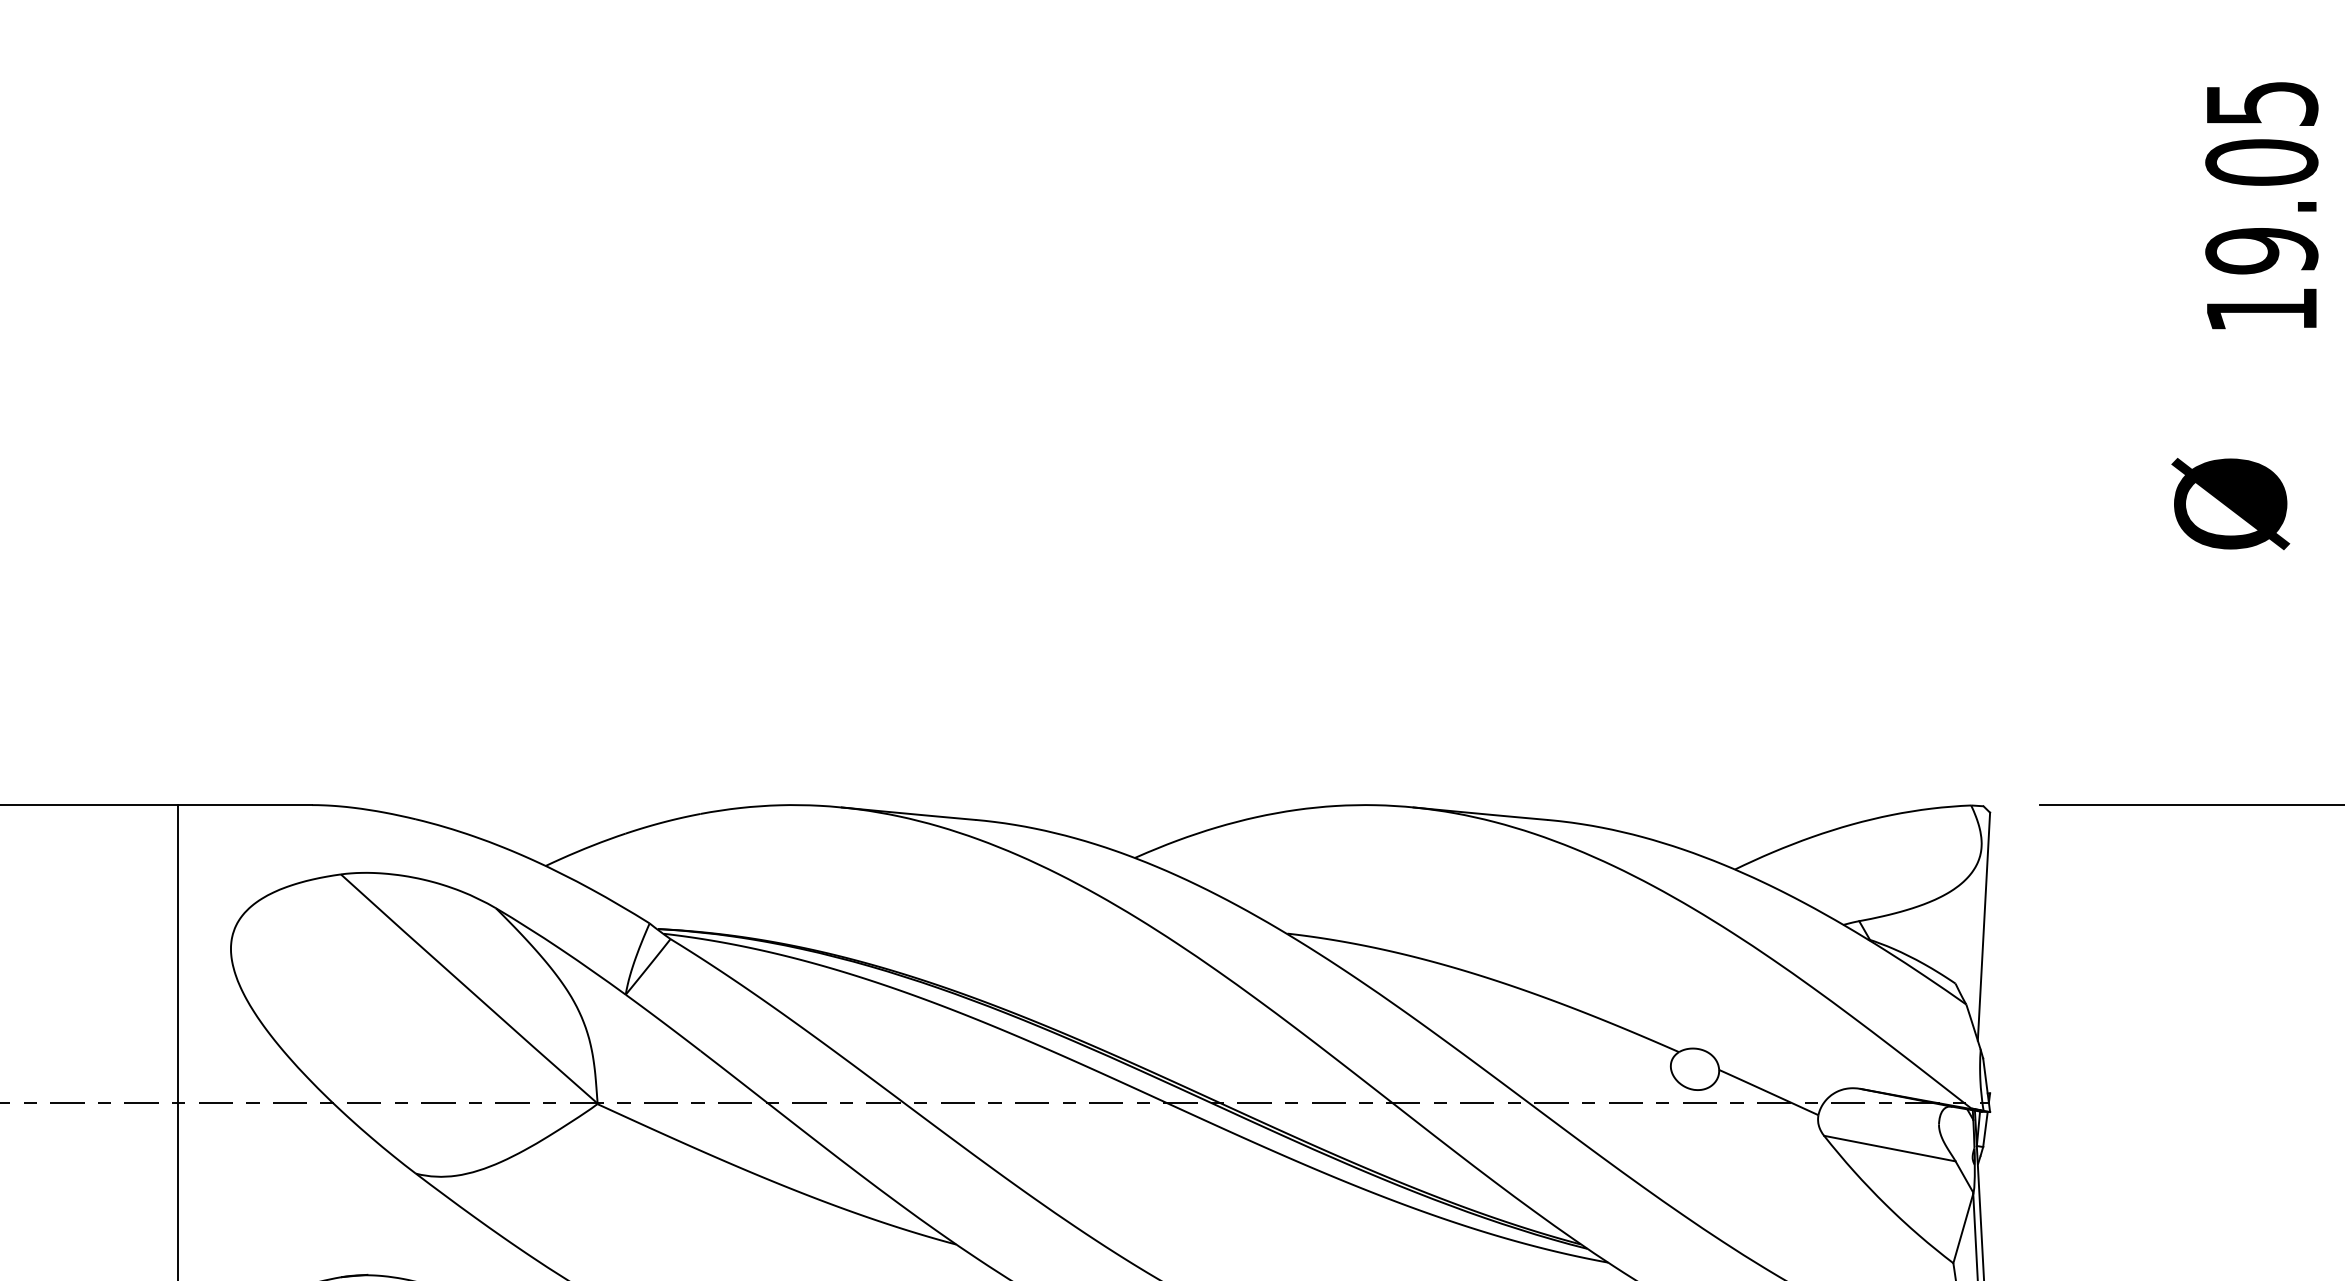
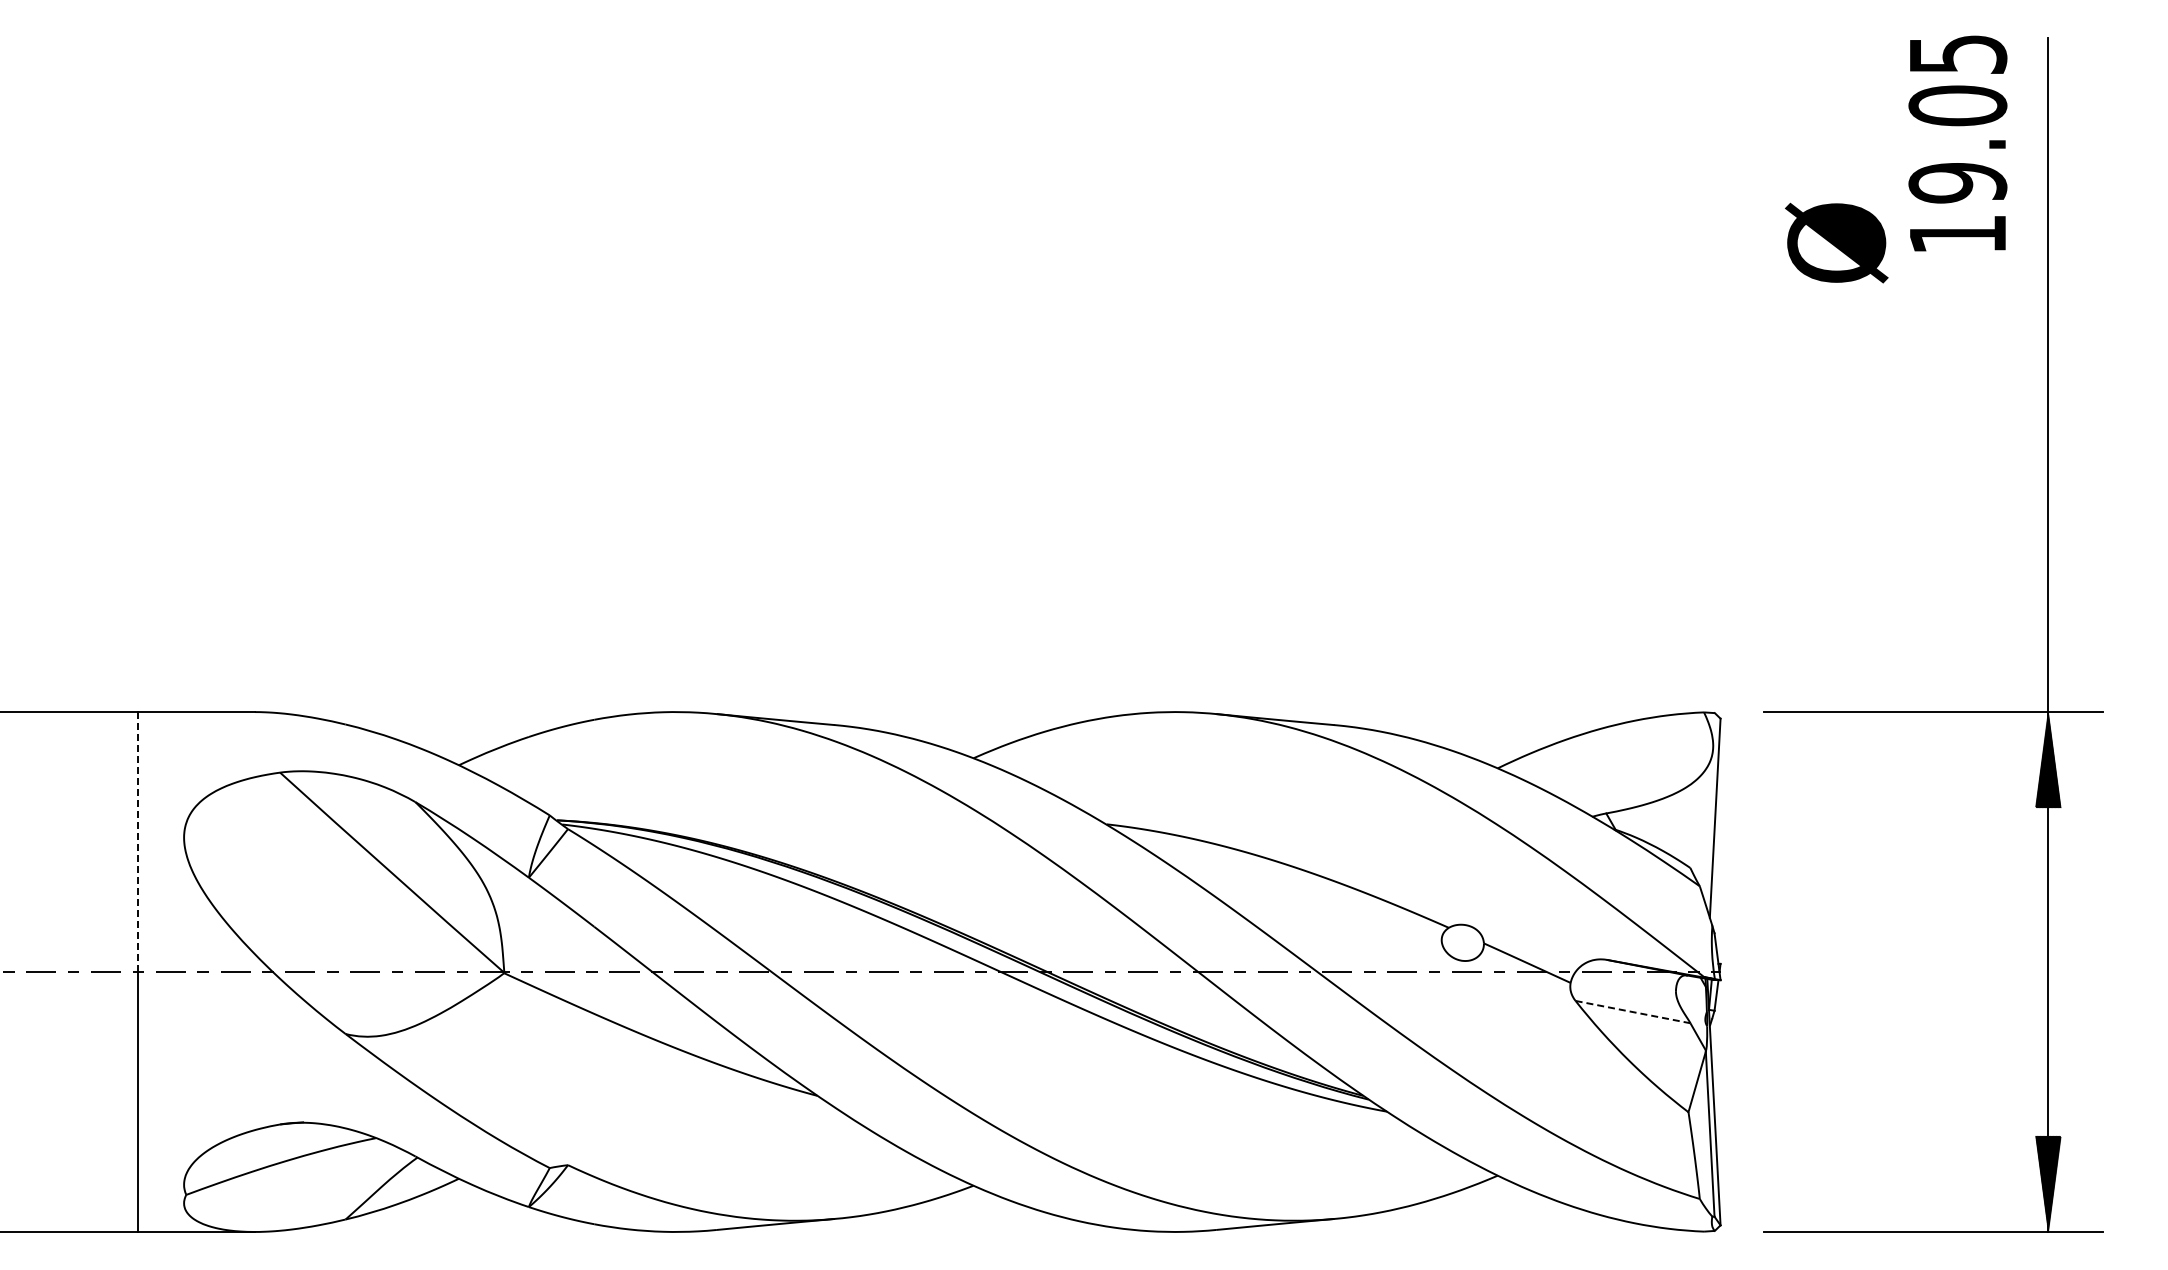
text: (2261, 205) -> (1957, 143), moved
text: (2230, 503) -> (1836, 242), moved
line: (178, 954) -> (138, 842), solid -> dashed
line: (1890, 1149) -> (1633, 1012), solid -> dashed

